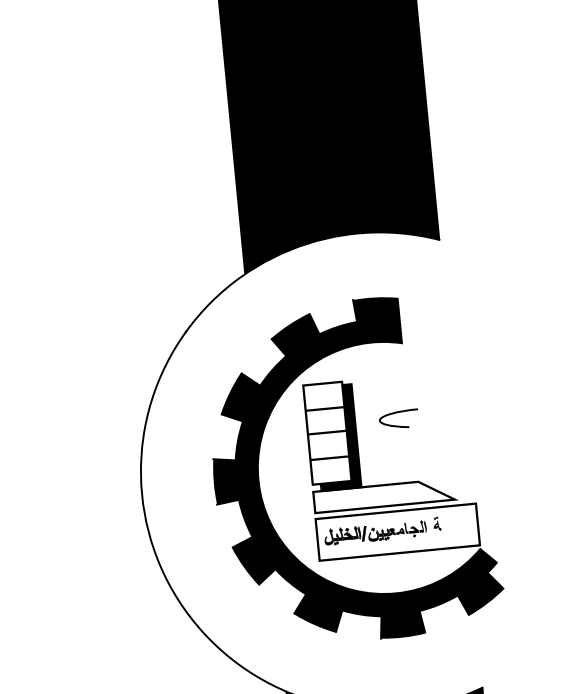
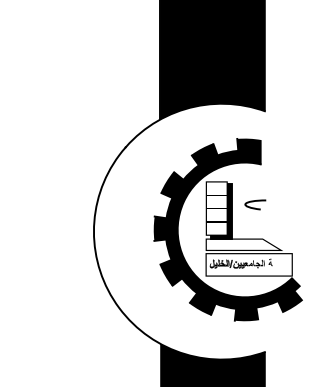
part: (351, 470) -> (227, 229), moved

